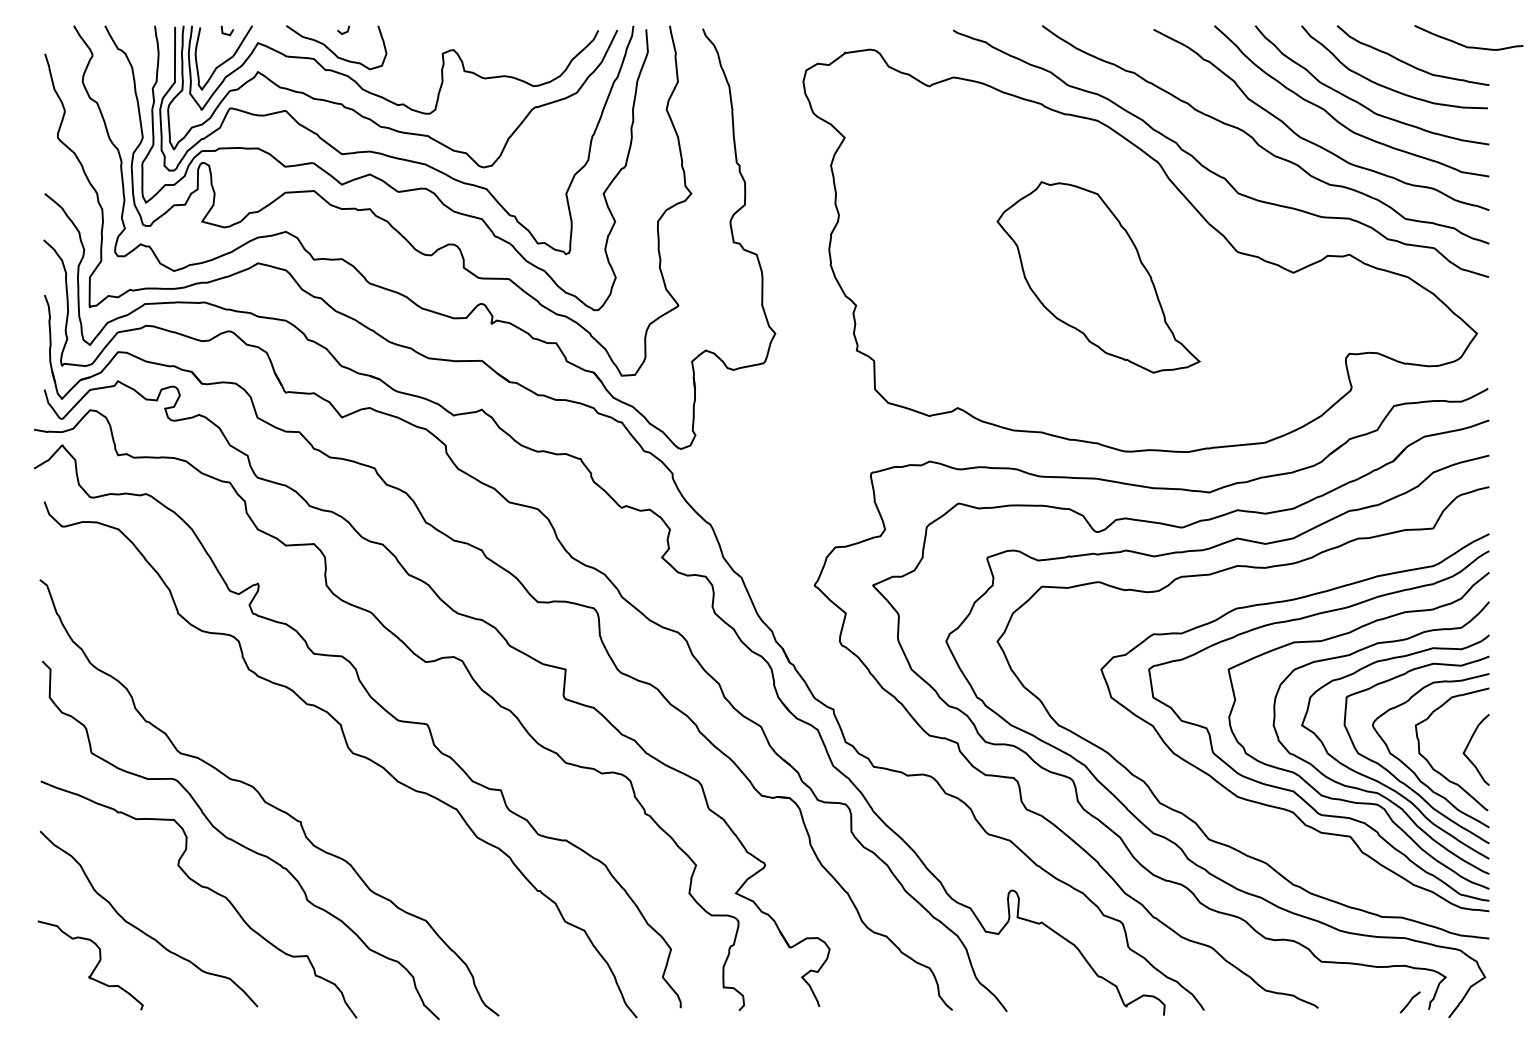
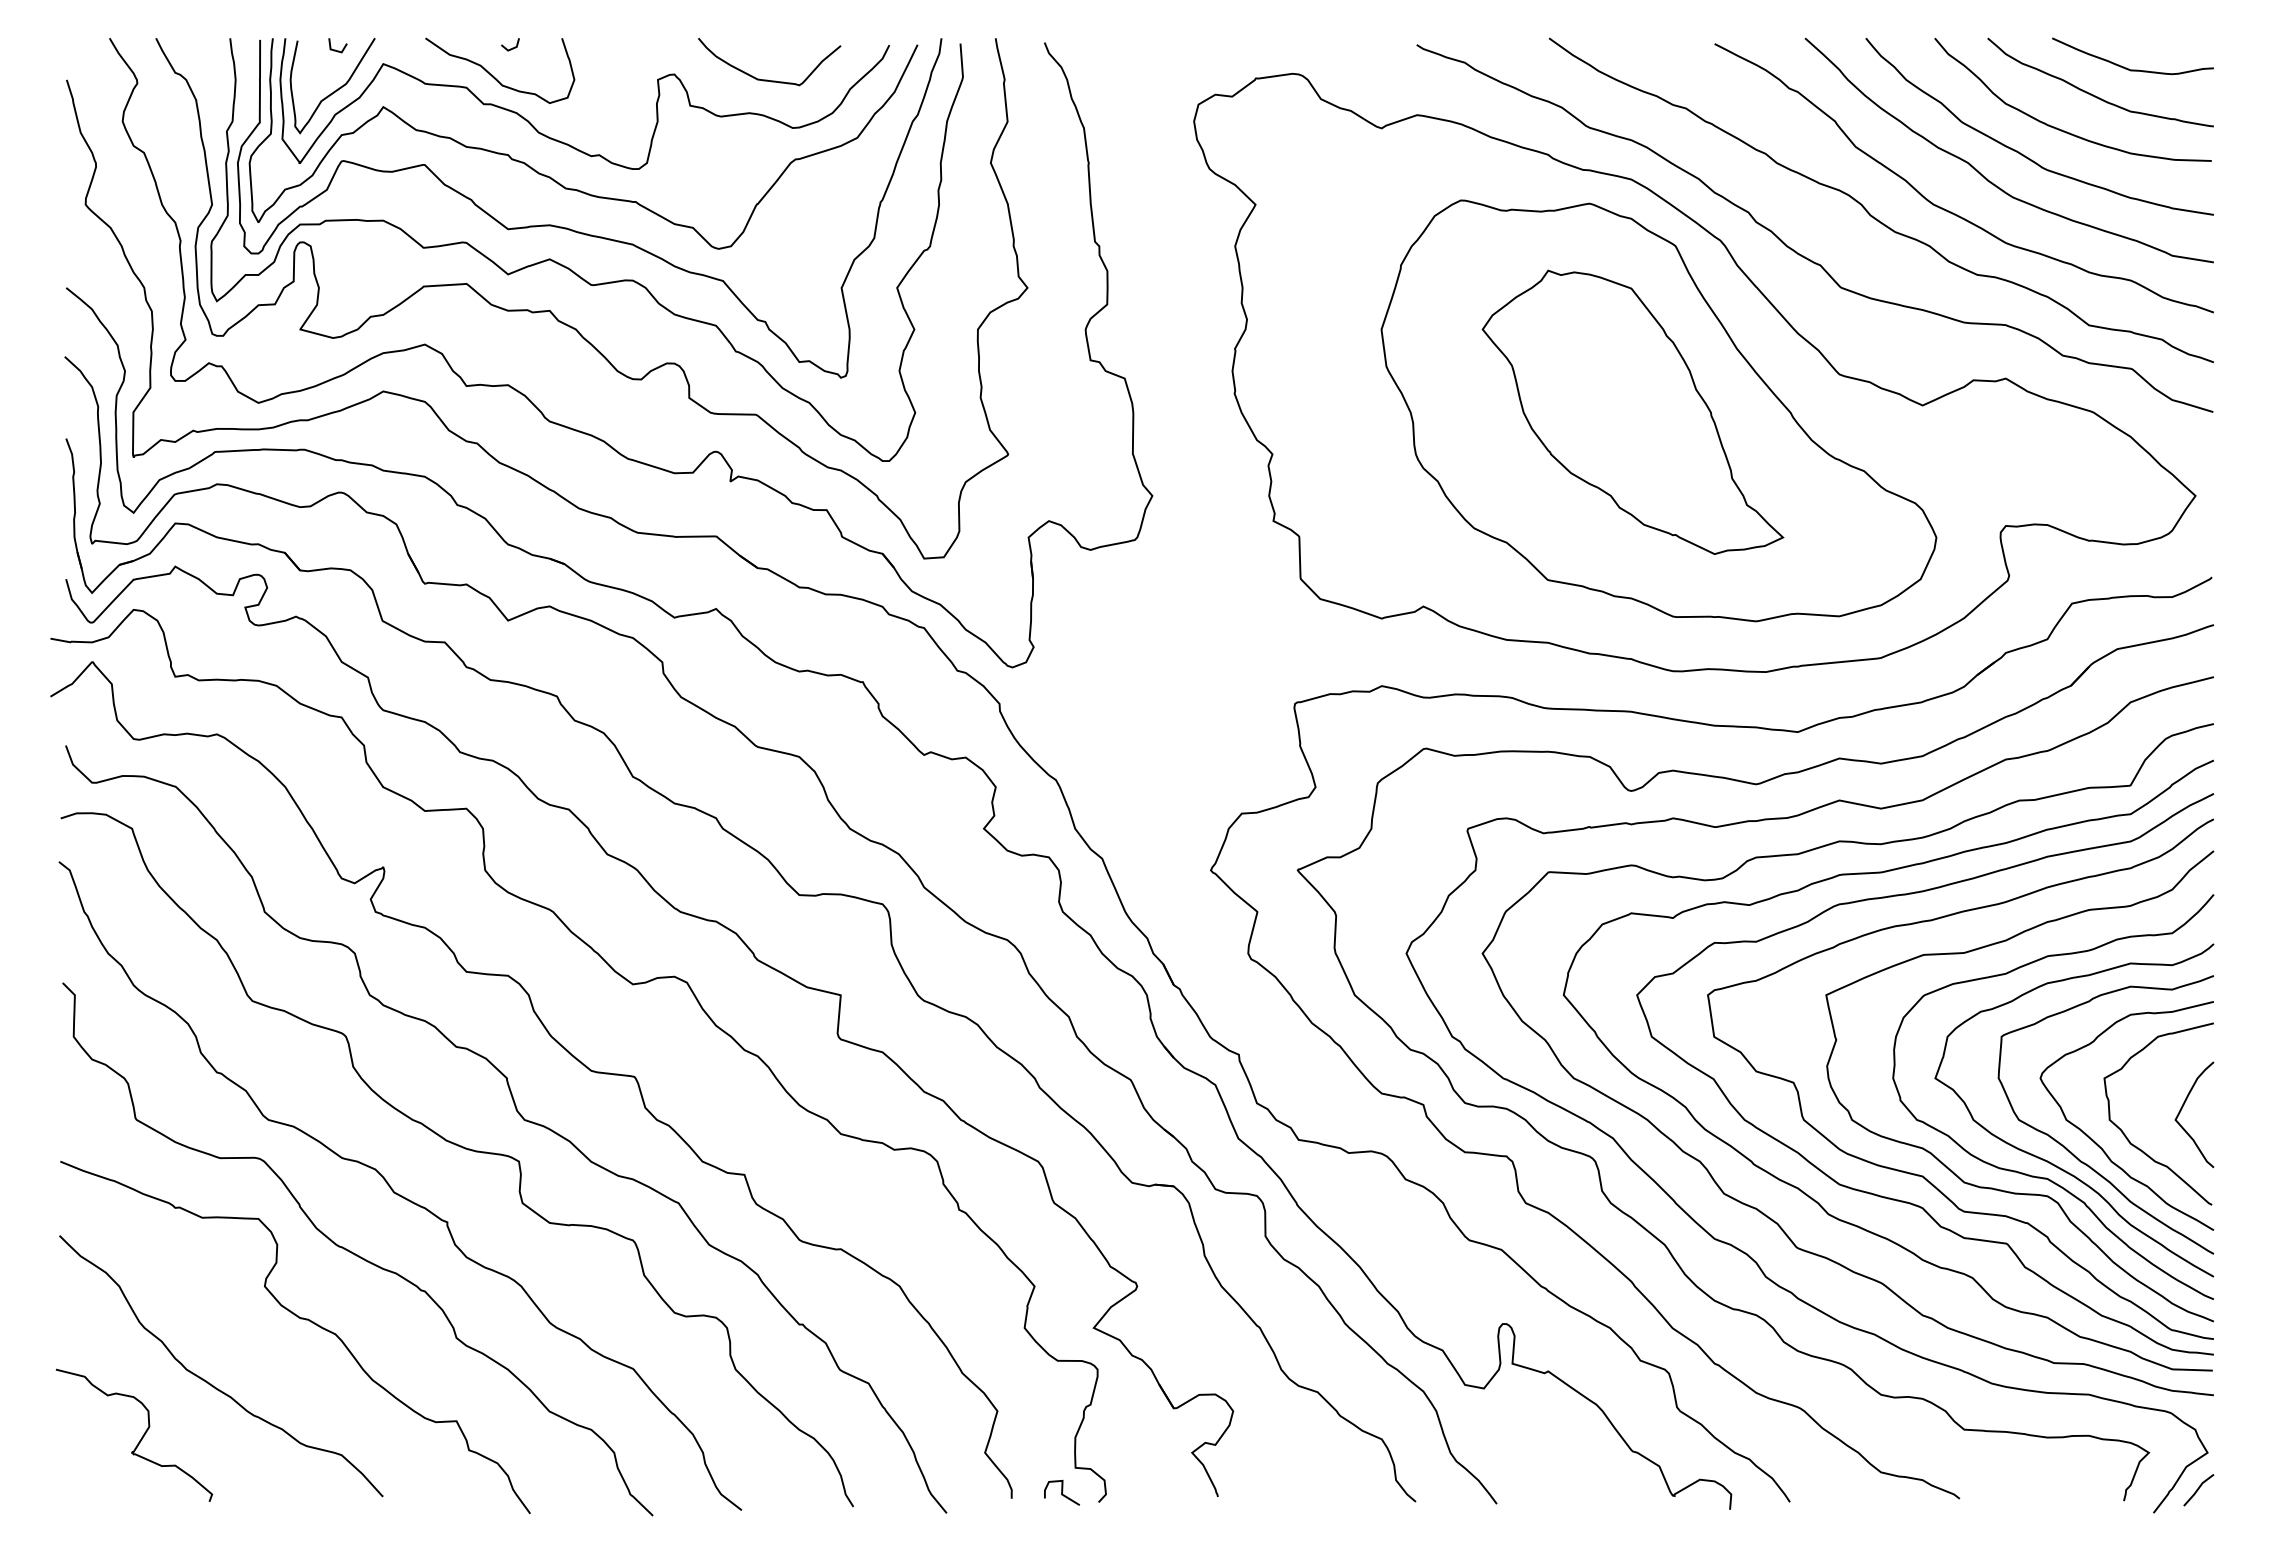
curve: (1465, 45) -> (2127, 67), moved
curve: (517, 53) -> (769, 79), added
part: (1115, 276) -> (1658, 410), added
curve: (310, 772) -> (461, 1148), added
curve: (1210, 798) -> (1799, 1187), added
line: (1409, 1002) -> (2197, 1490), moved
curve: (714, 1004) -> (1061, 1493), added

